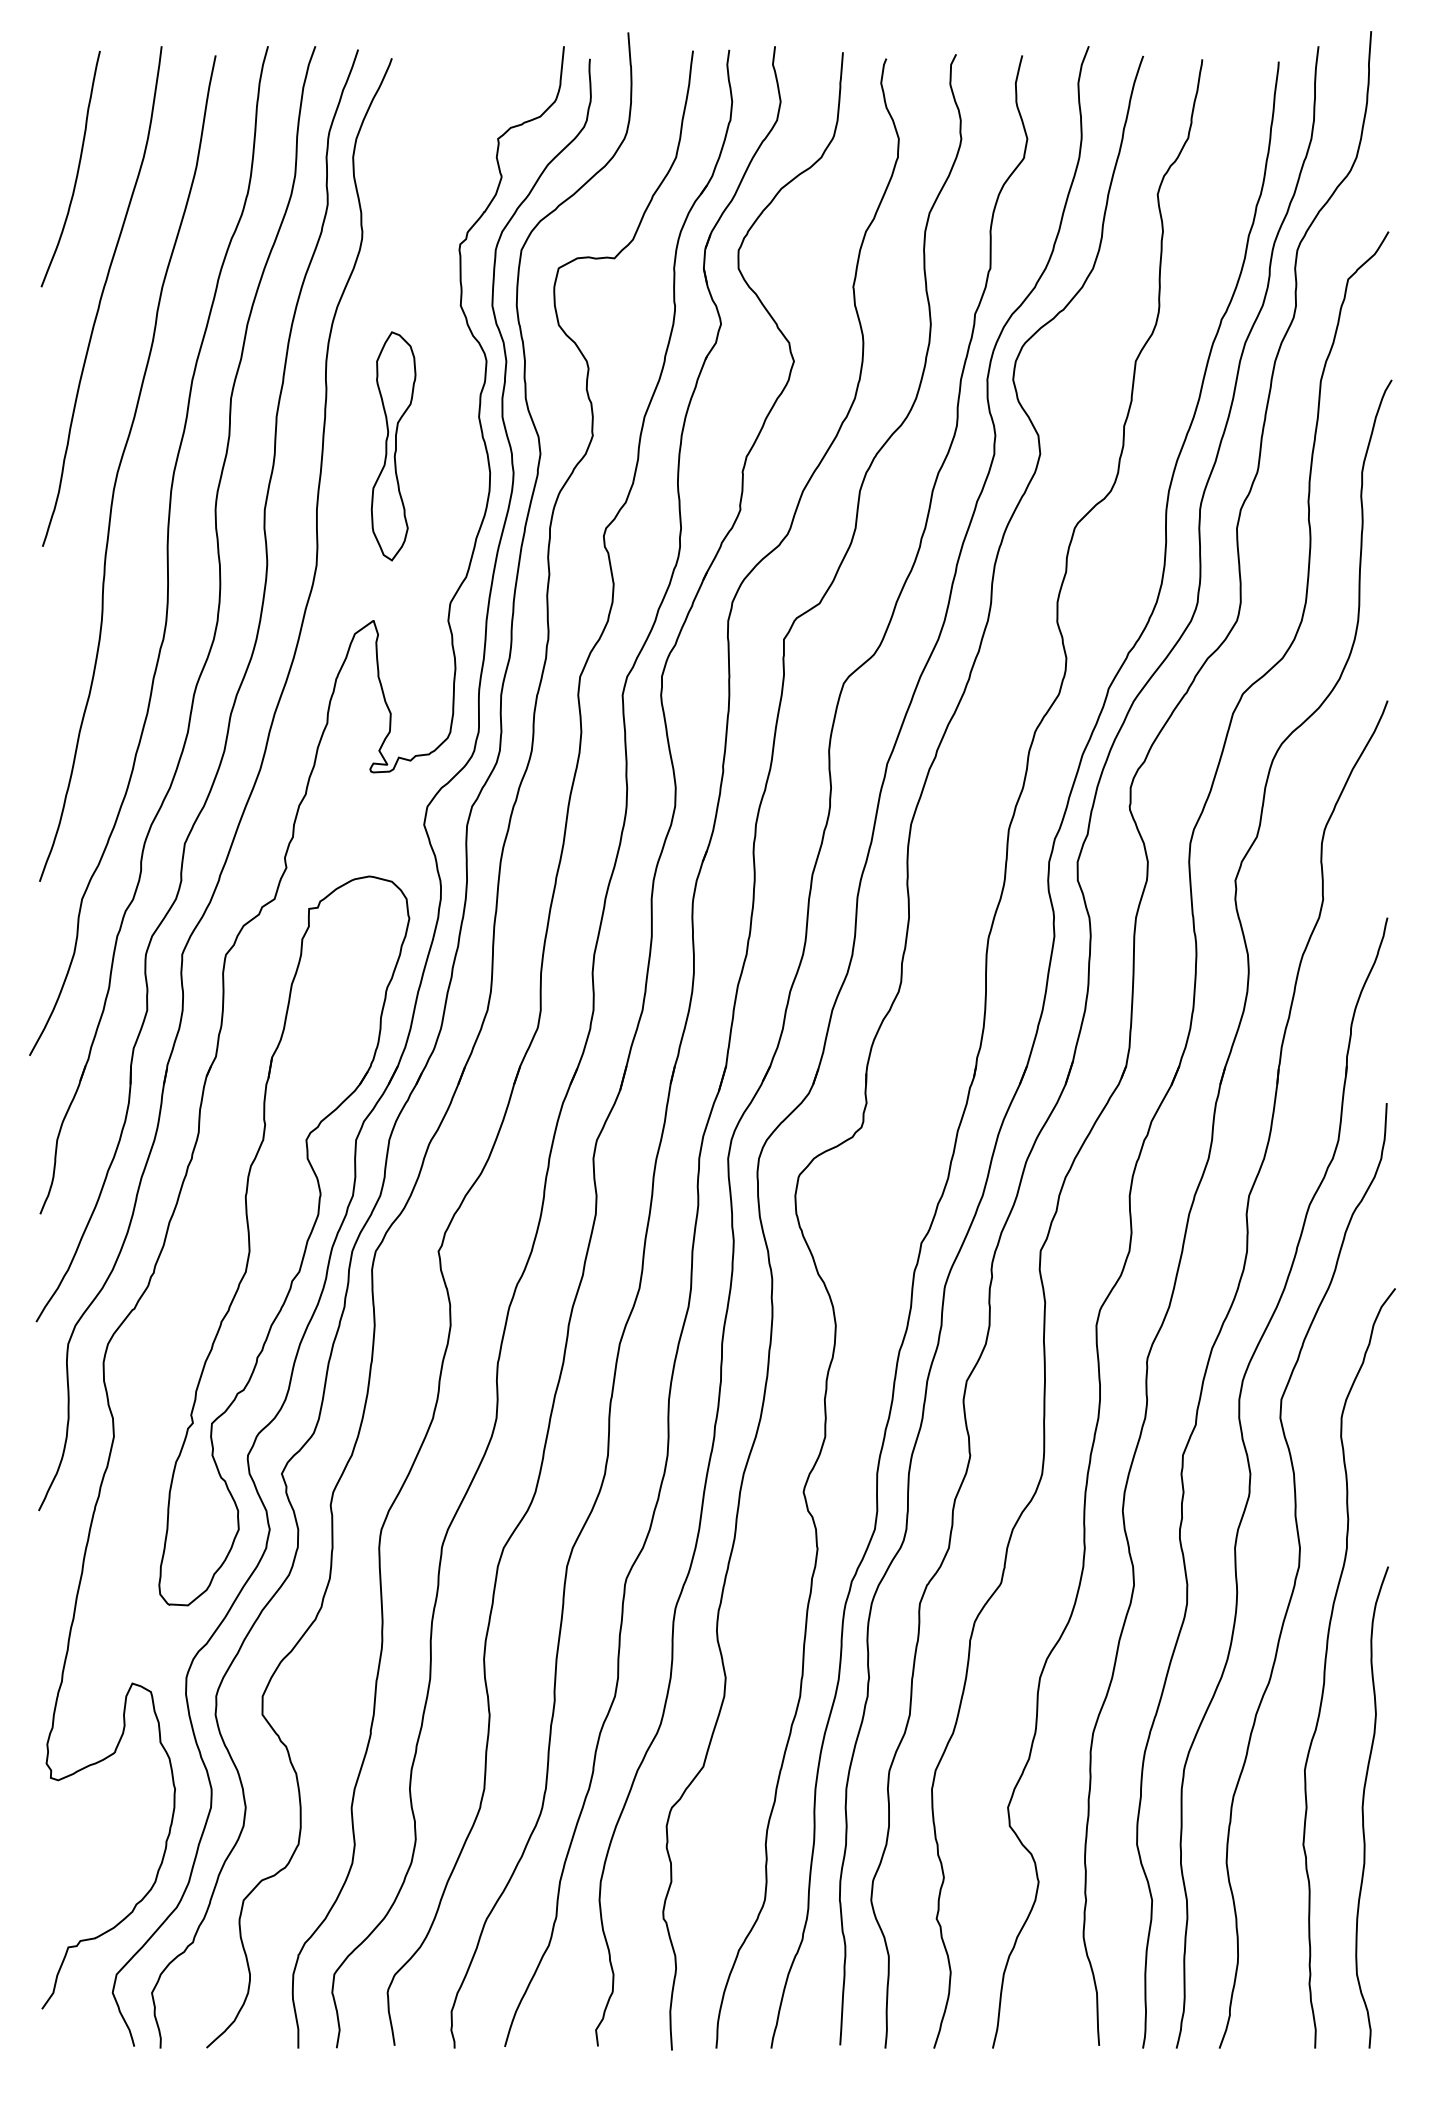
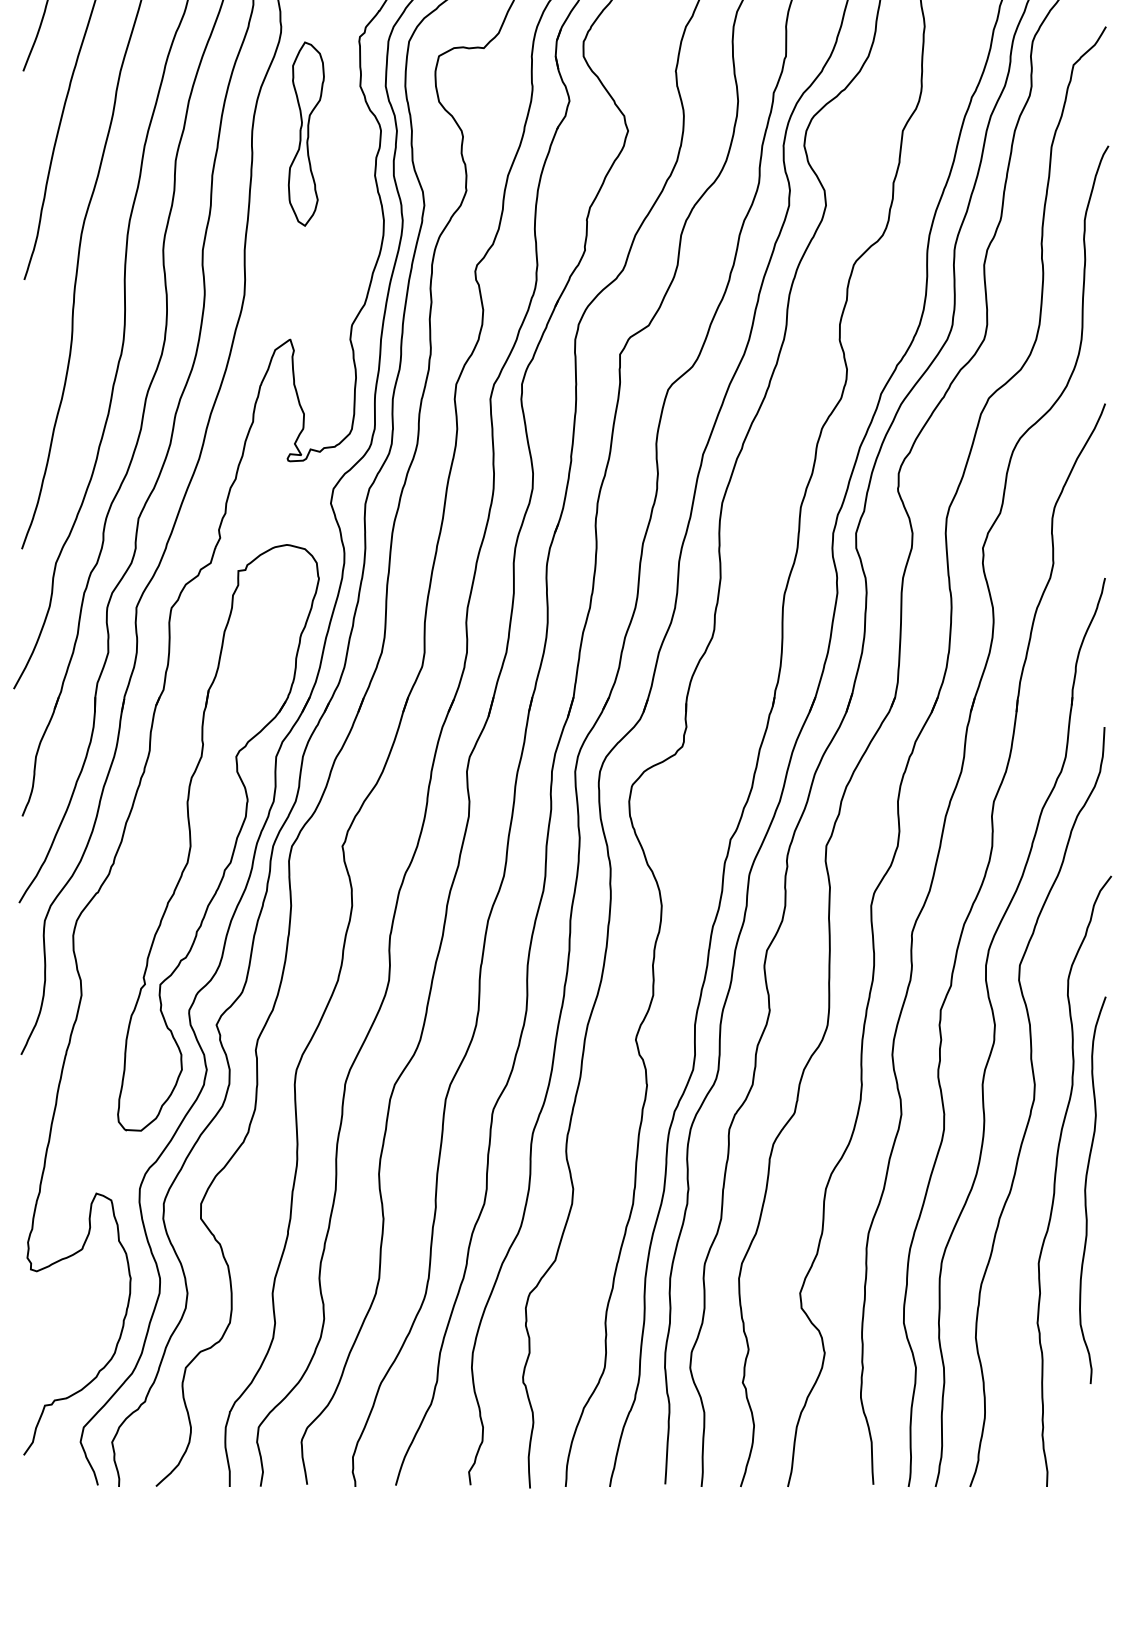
part: (393, 446) -> (306, 134), moved
curve: (1363, 1807) -> (1085, 1190), moved

